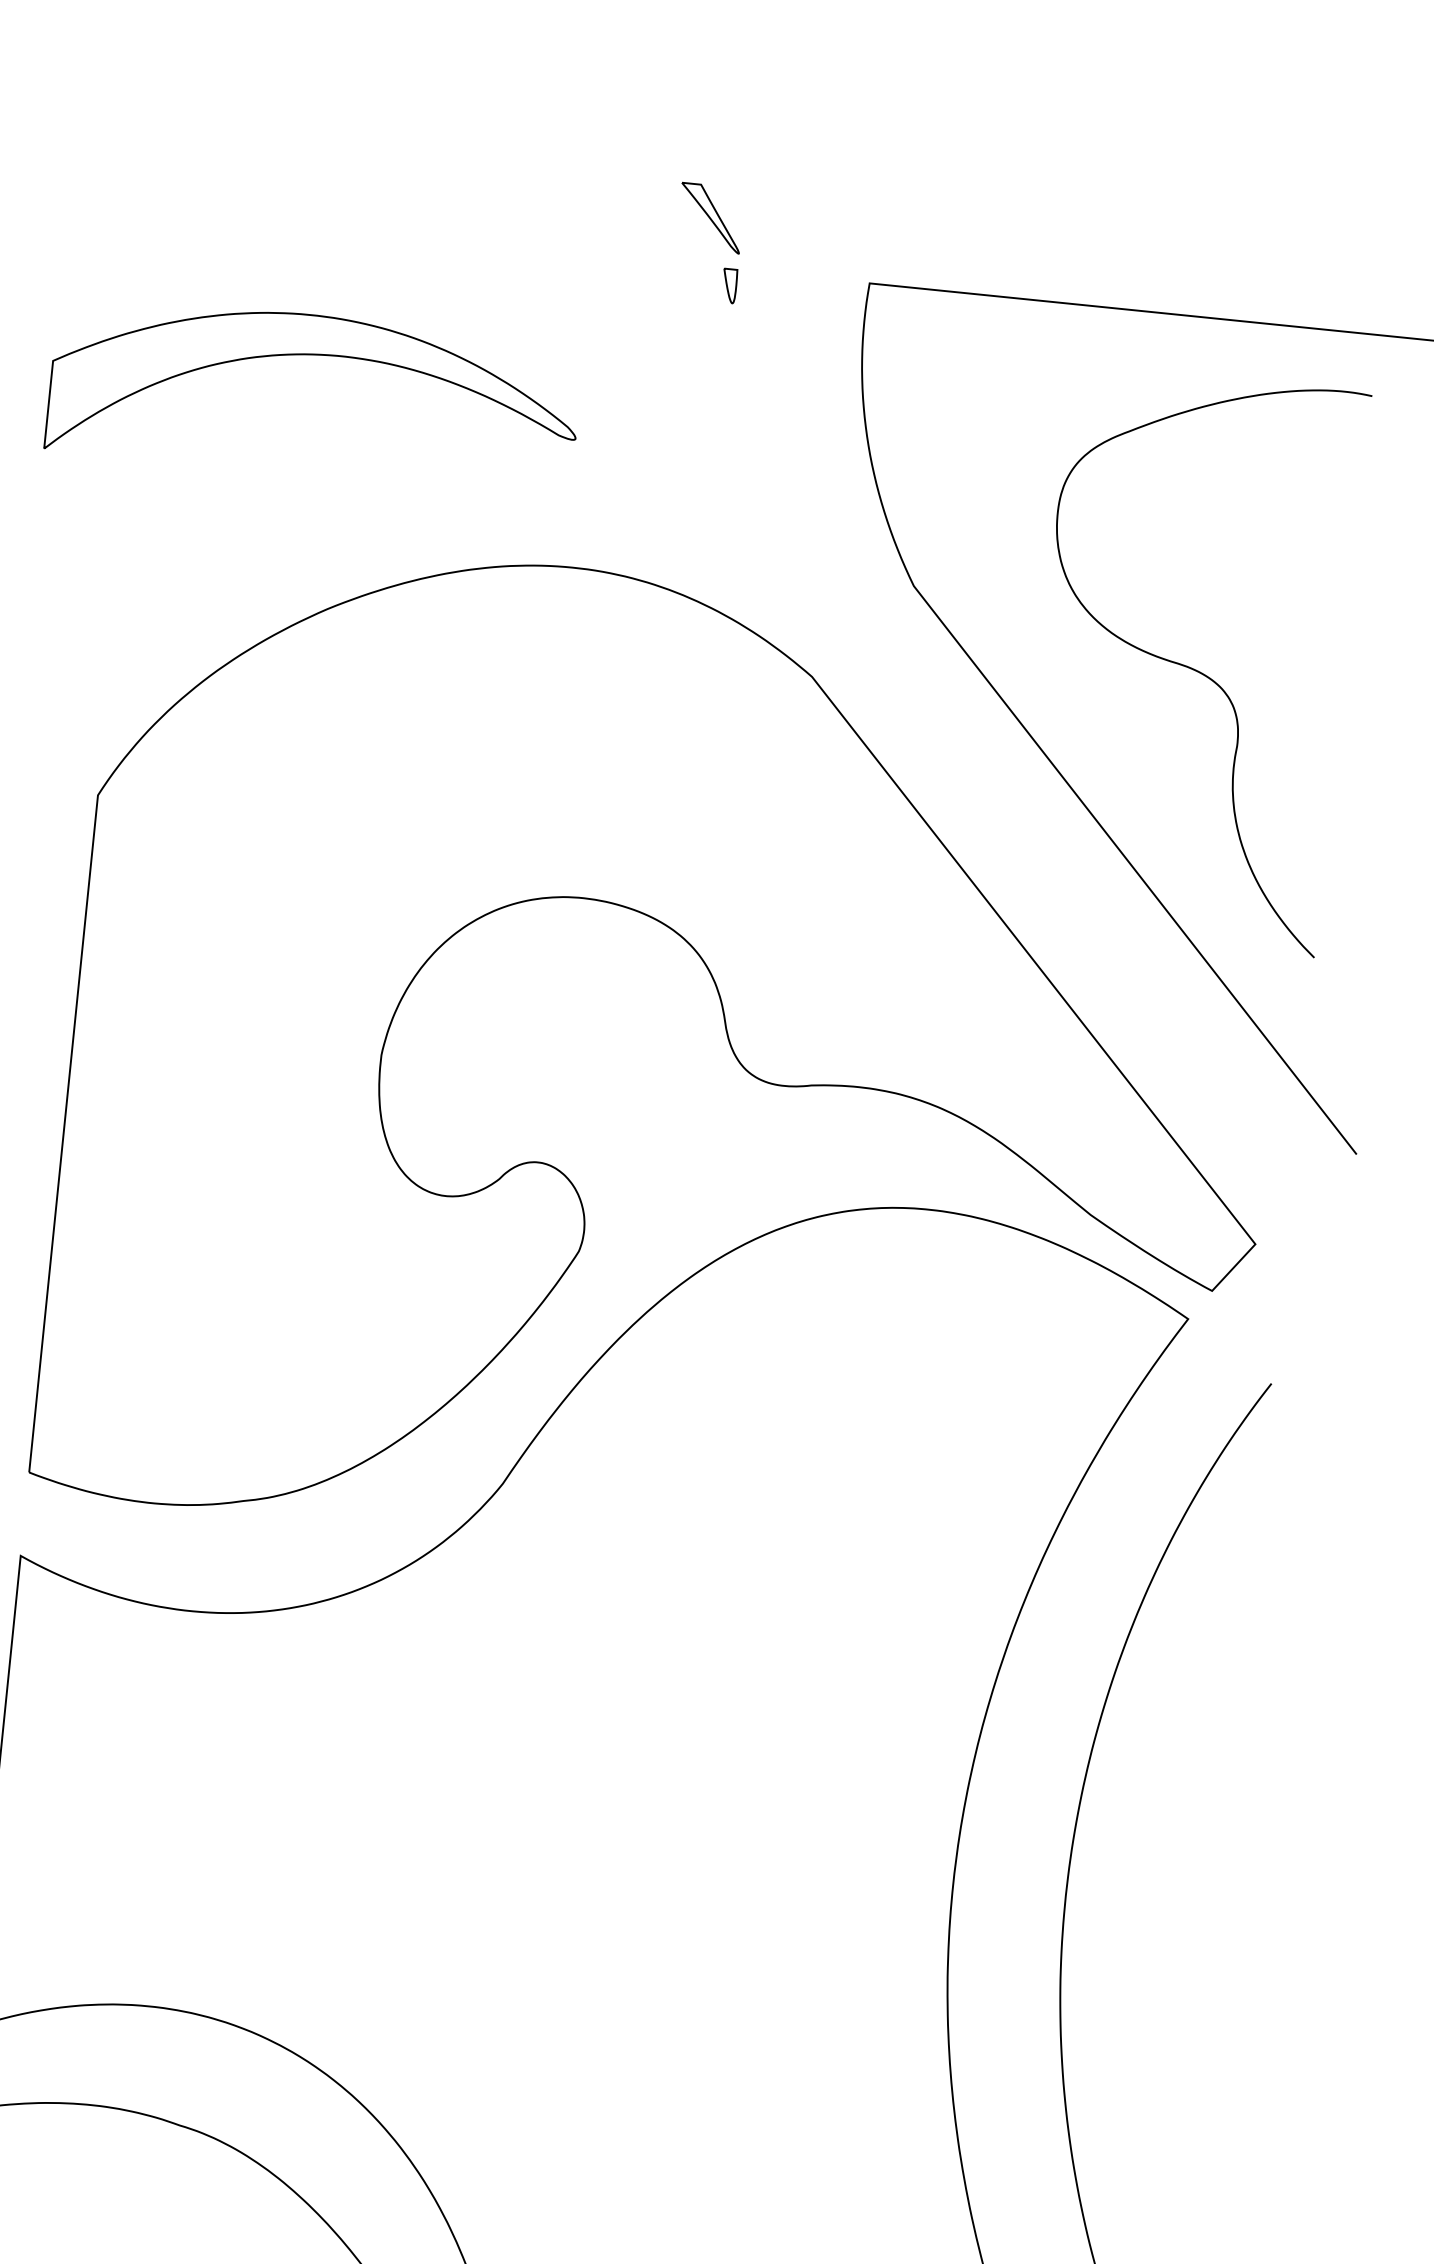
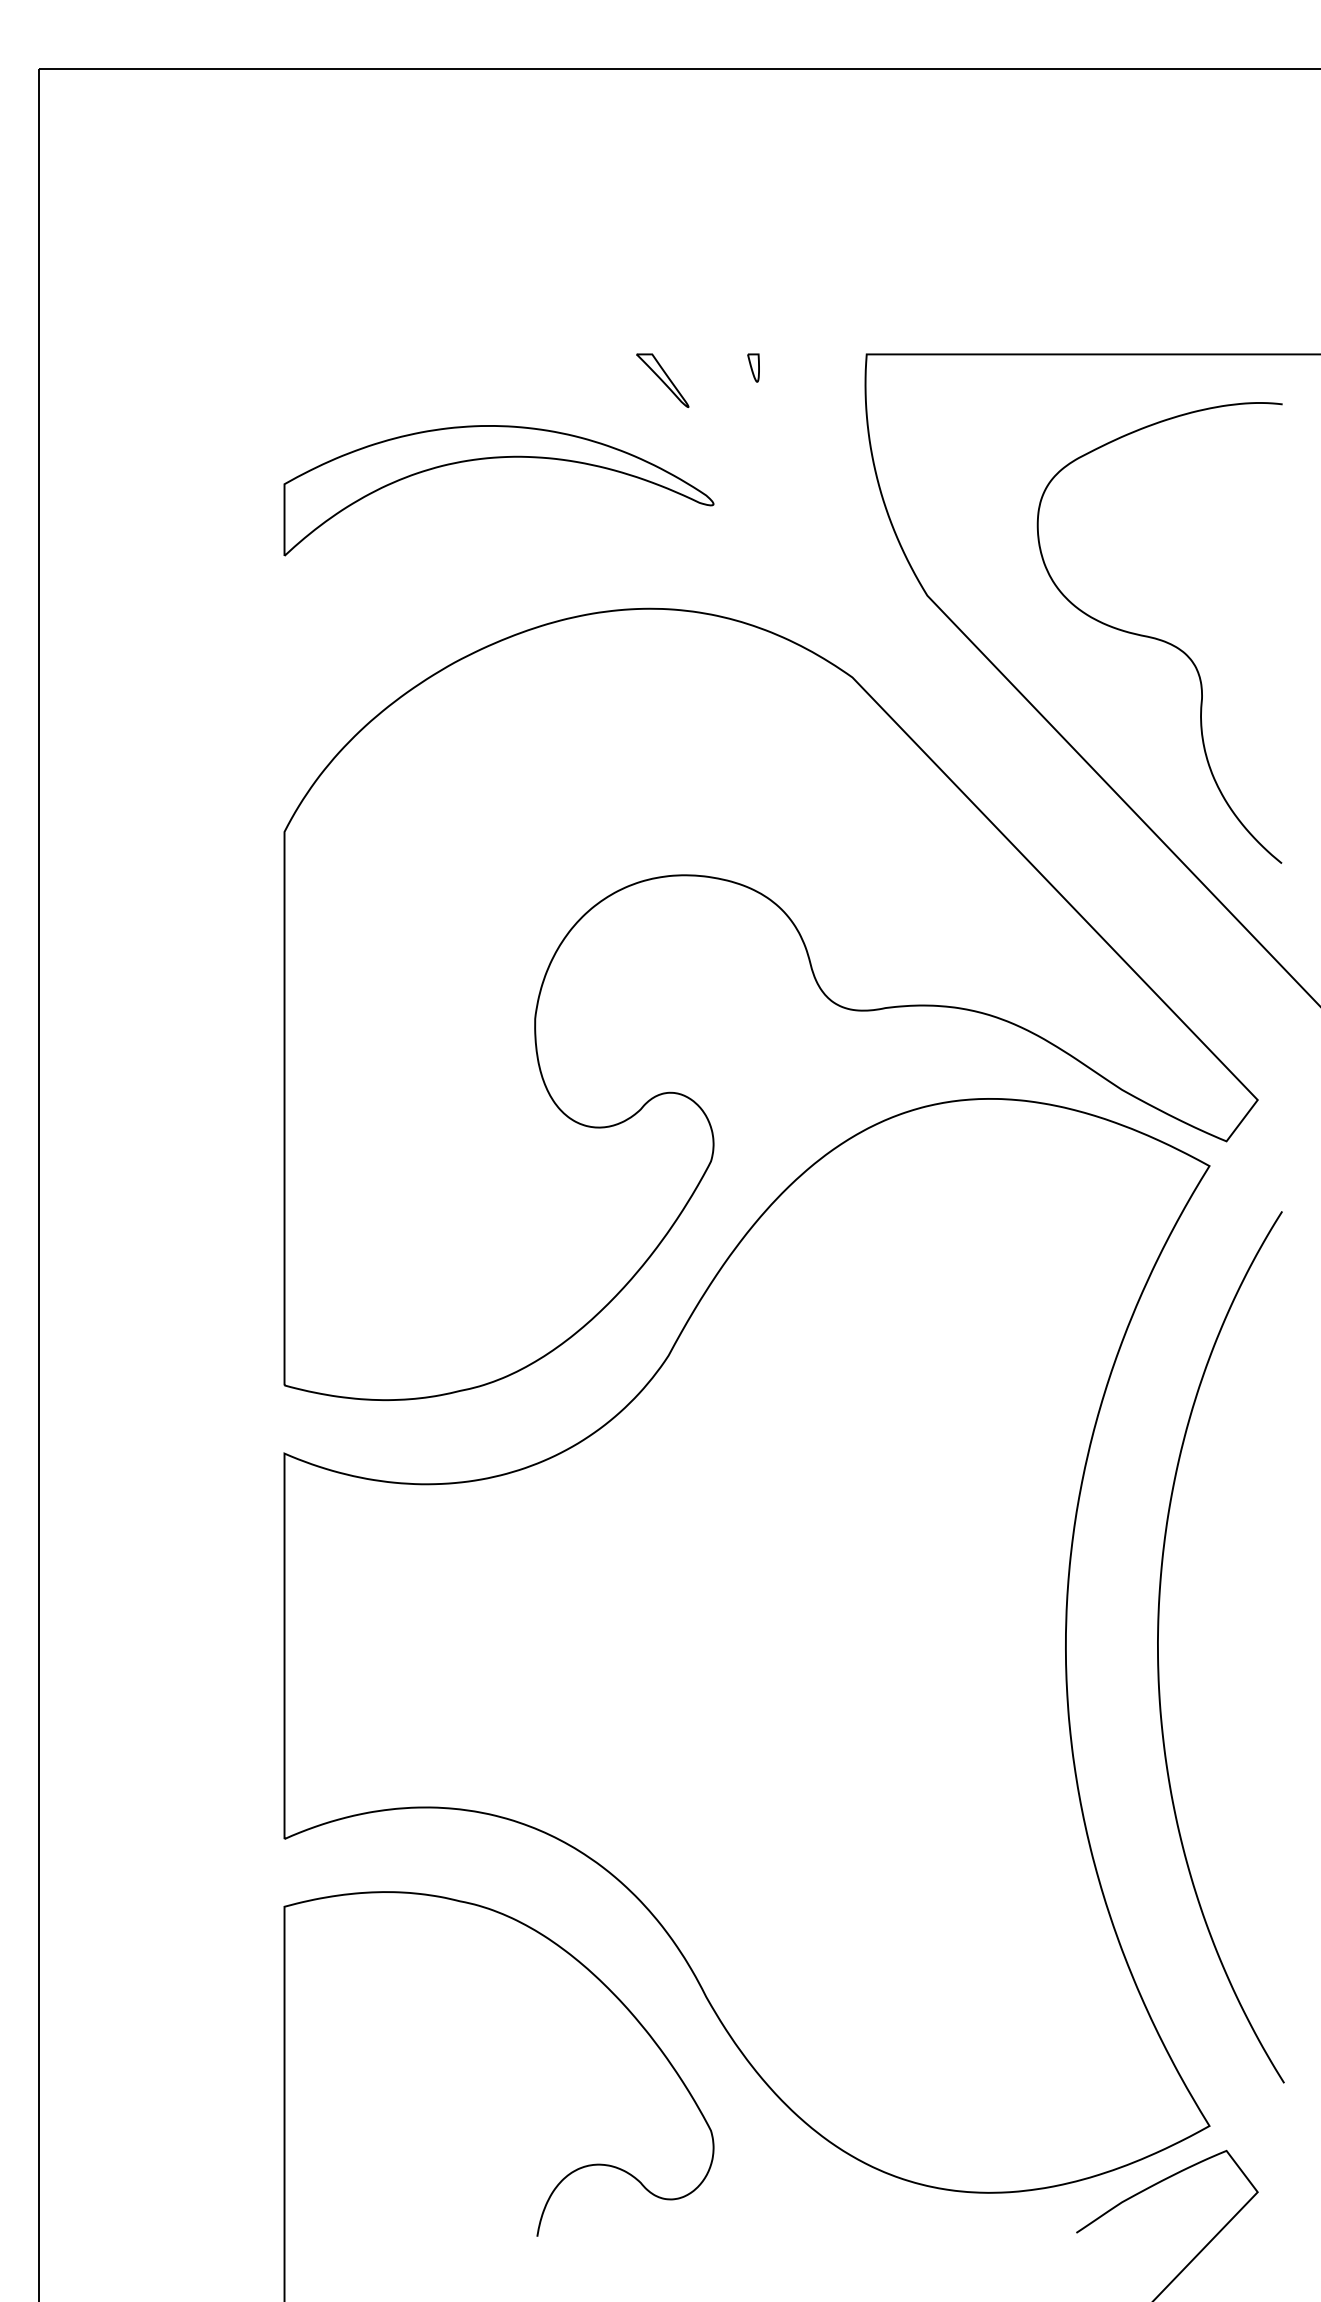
part: (710, 217) -> (662, 380), moved
part: (318, 356) -> (498, 458), moved

